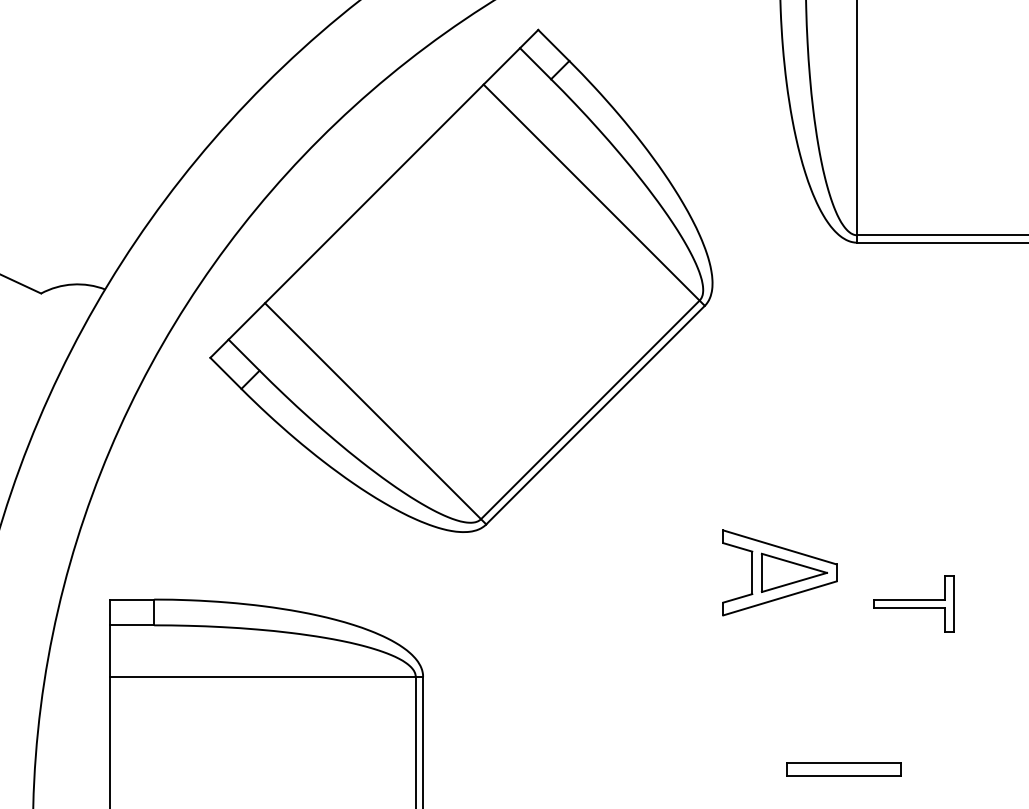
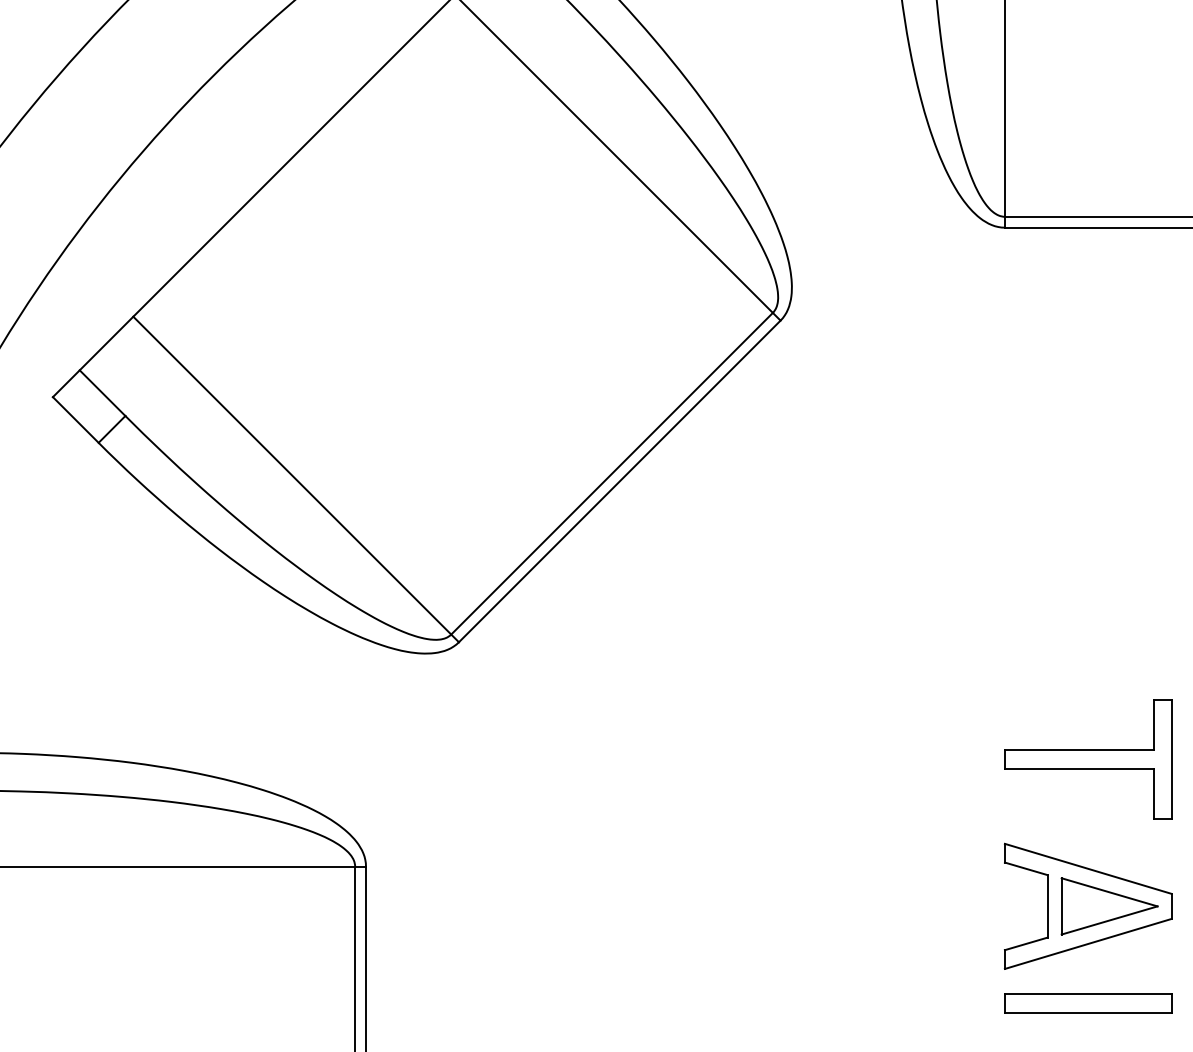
part: (779, 572) -> (1087, 905), moved
part: (913, 603) -> (1087, 758), size x1.43
part: (843, 769) -> (1087, 1002), moved

